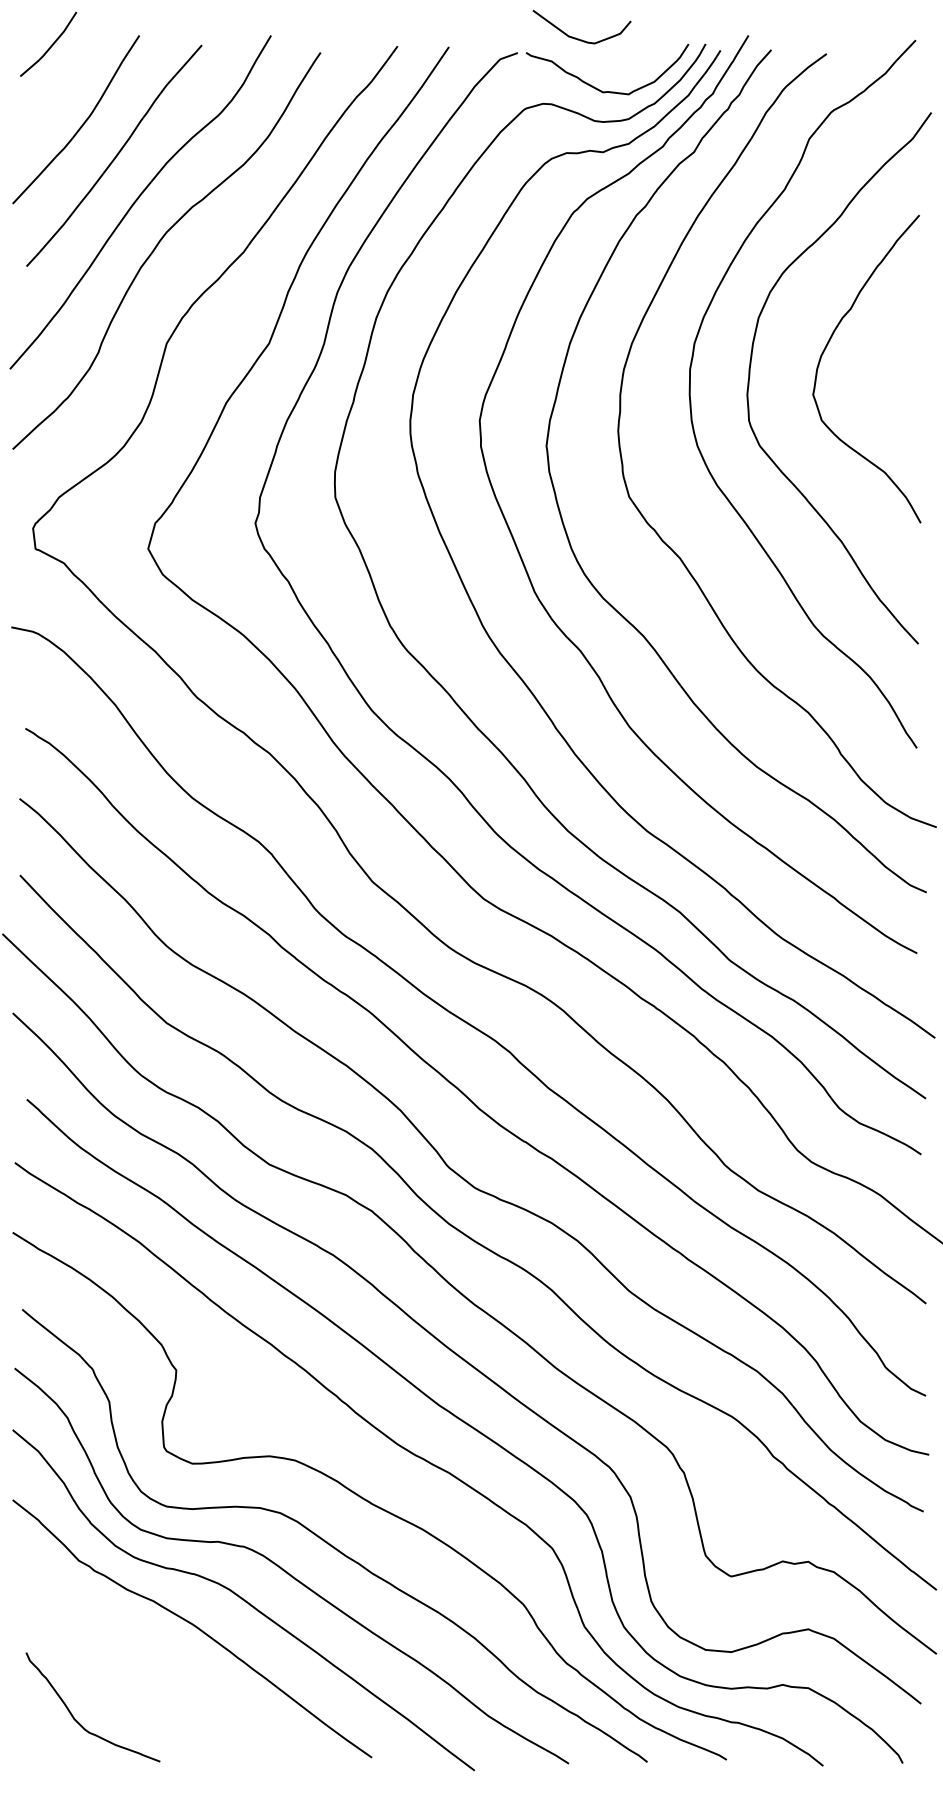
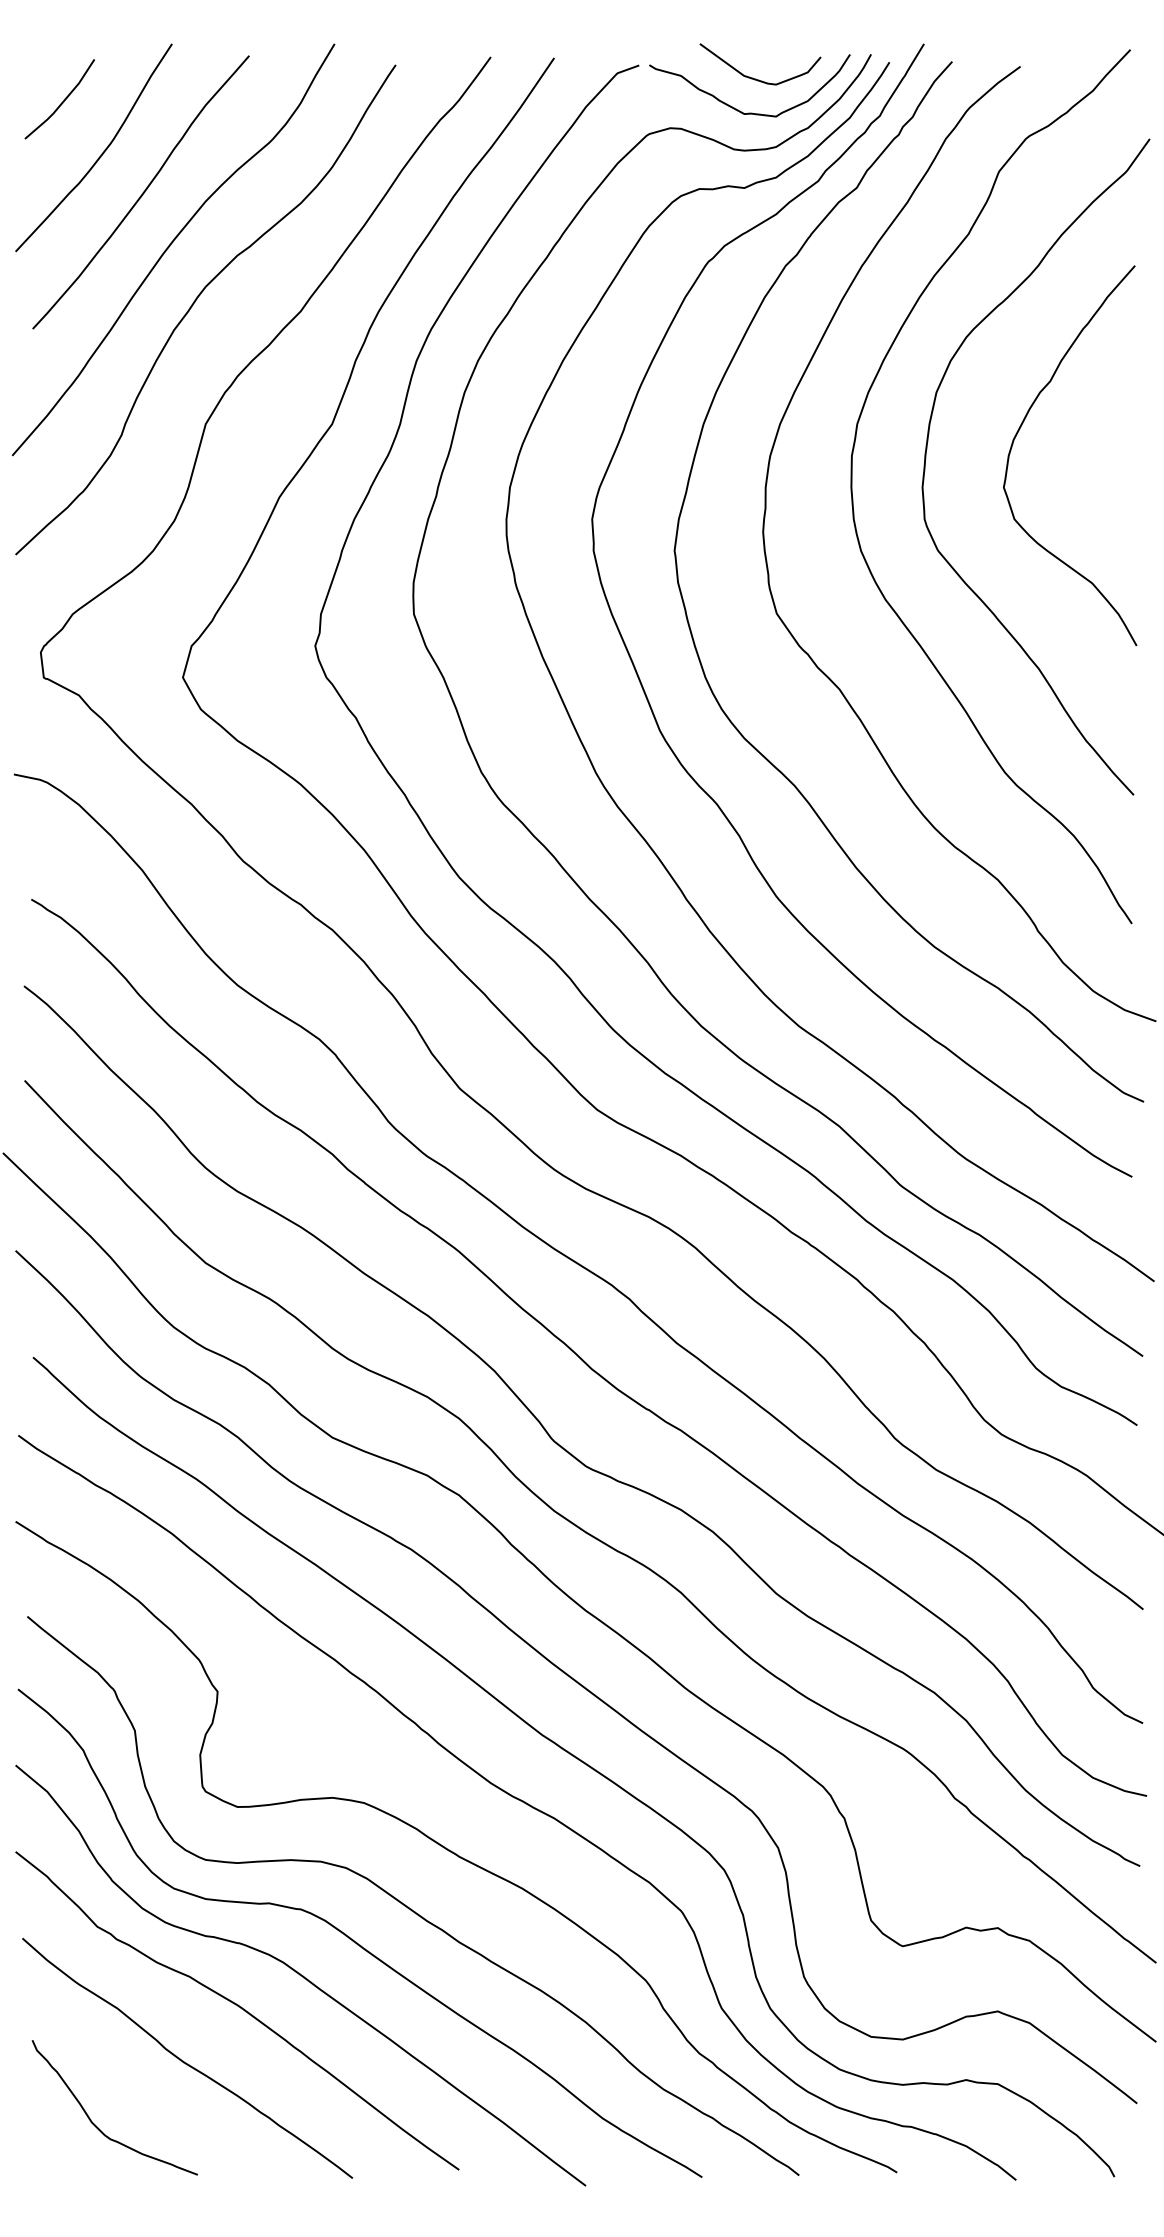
curve: (578, 38) -> (756, 78), moved
curve: (50, 45) -> (62, 100), moved
curve: (149, 1669) -> (184, 2061), added

